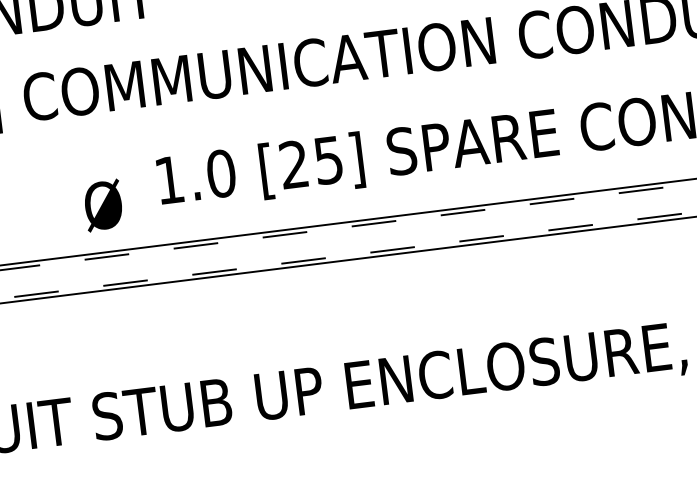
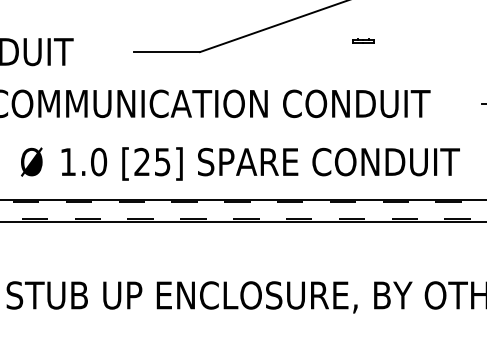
text: (102, 204) -> (31, 161), moved

